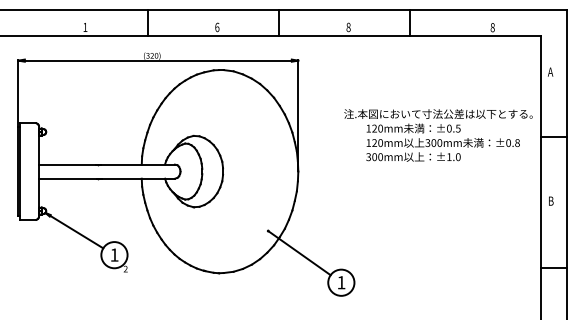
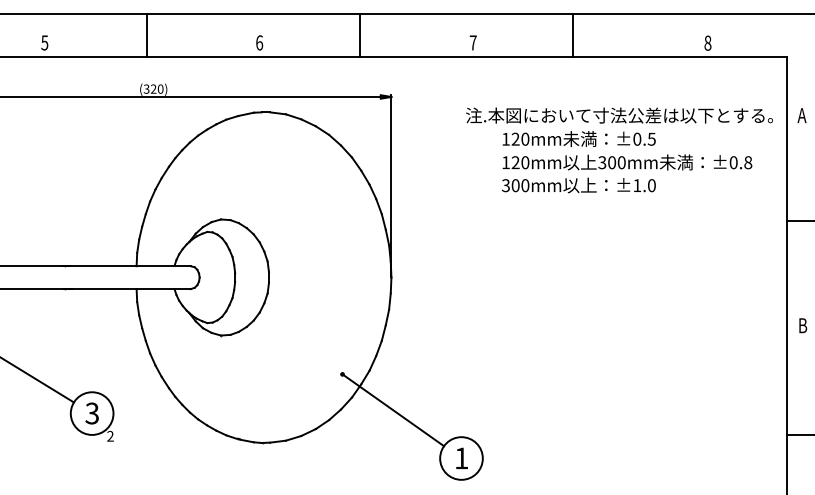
text: (85, 27) -> (45, 42), 1 -> 5
text: (348, 27) -> (473, 42), 8 -> 7
text: (438, 135) -> (619, 150), moved
text: (114, 254) -> (92, 412), 1 -> 3

